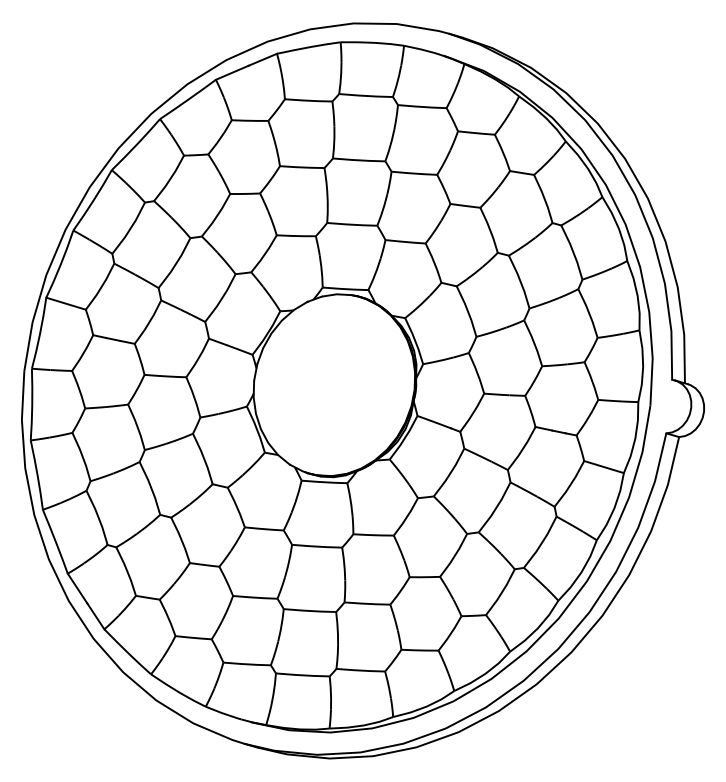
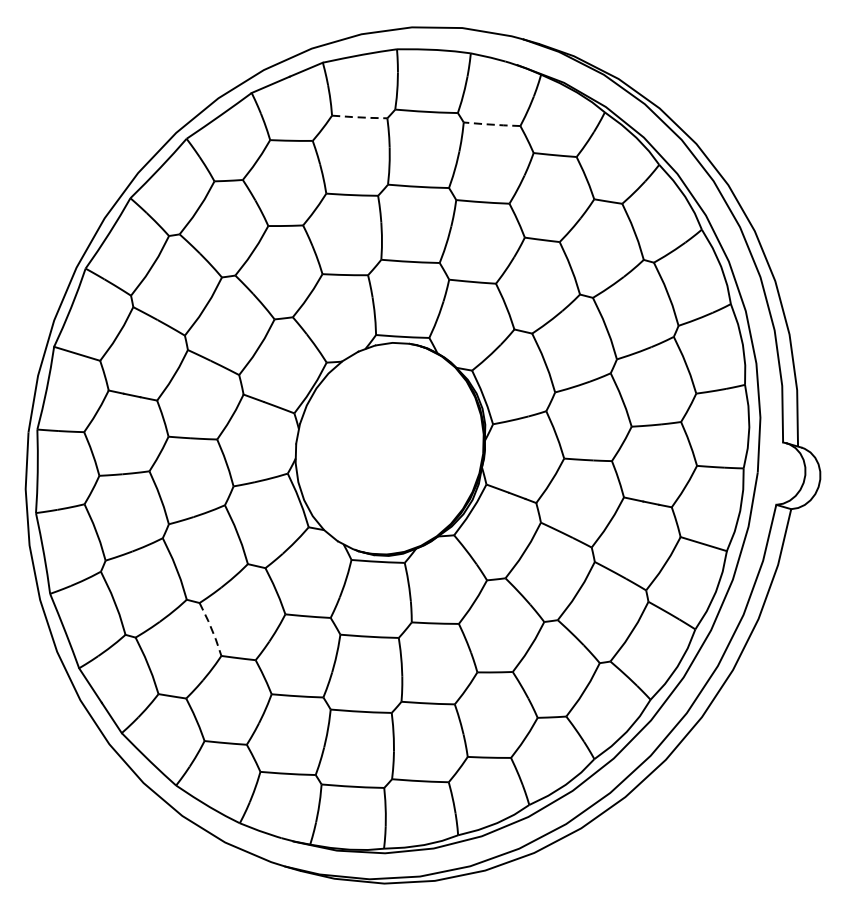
line: (309, 100) -> (360, 117), solid -> dashed
line: (422, 106) -> (492, 124), solid -> dashed
line: (181, 540) -> (211, 629), solid -> dashed

